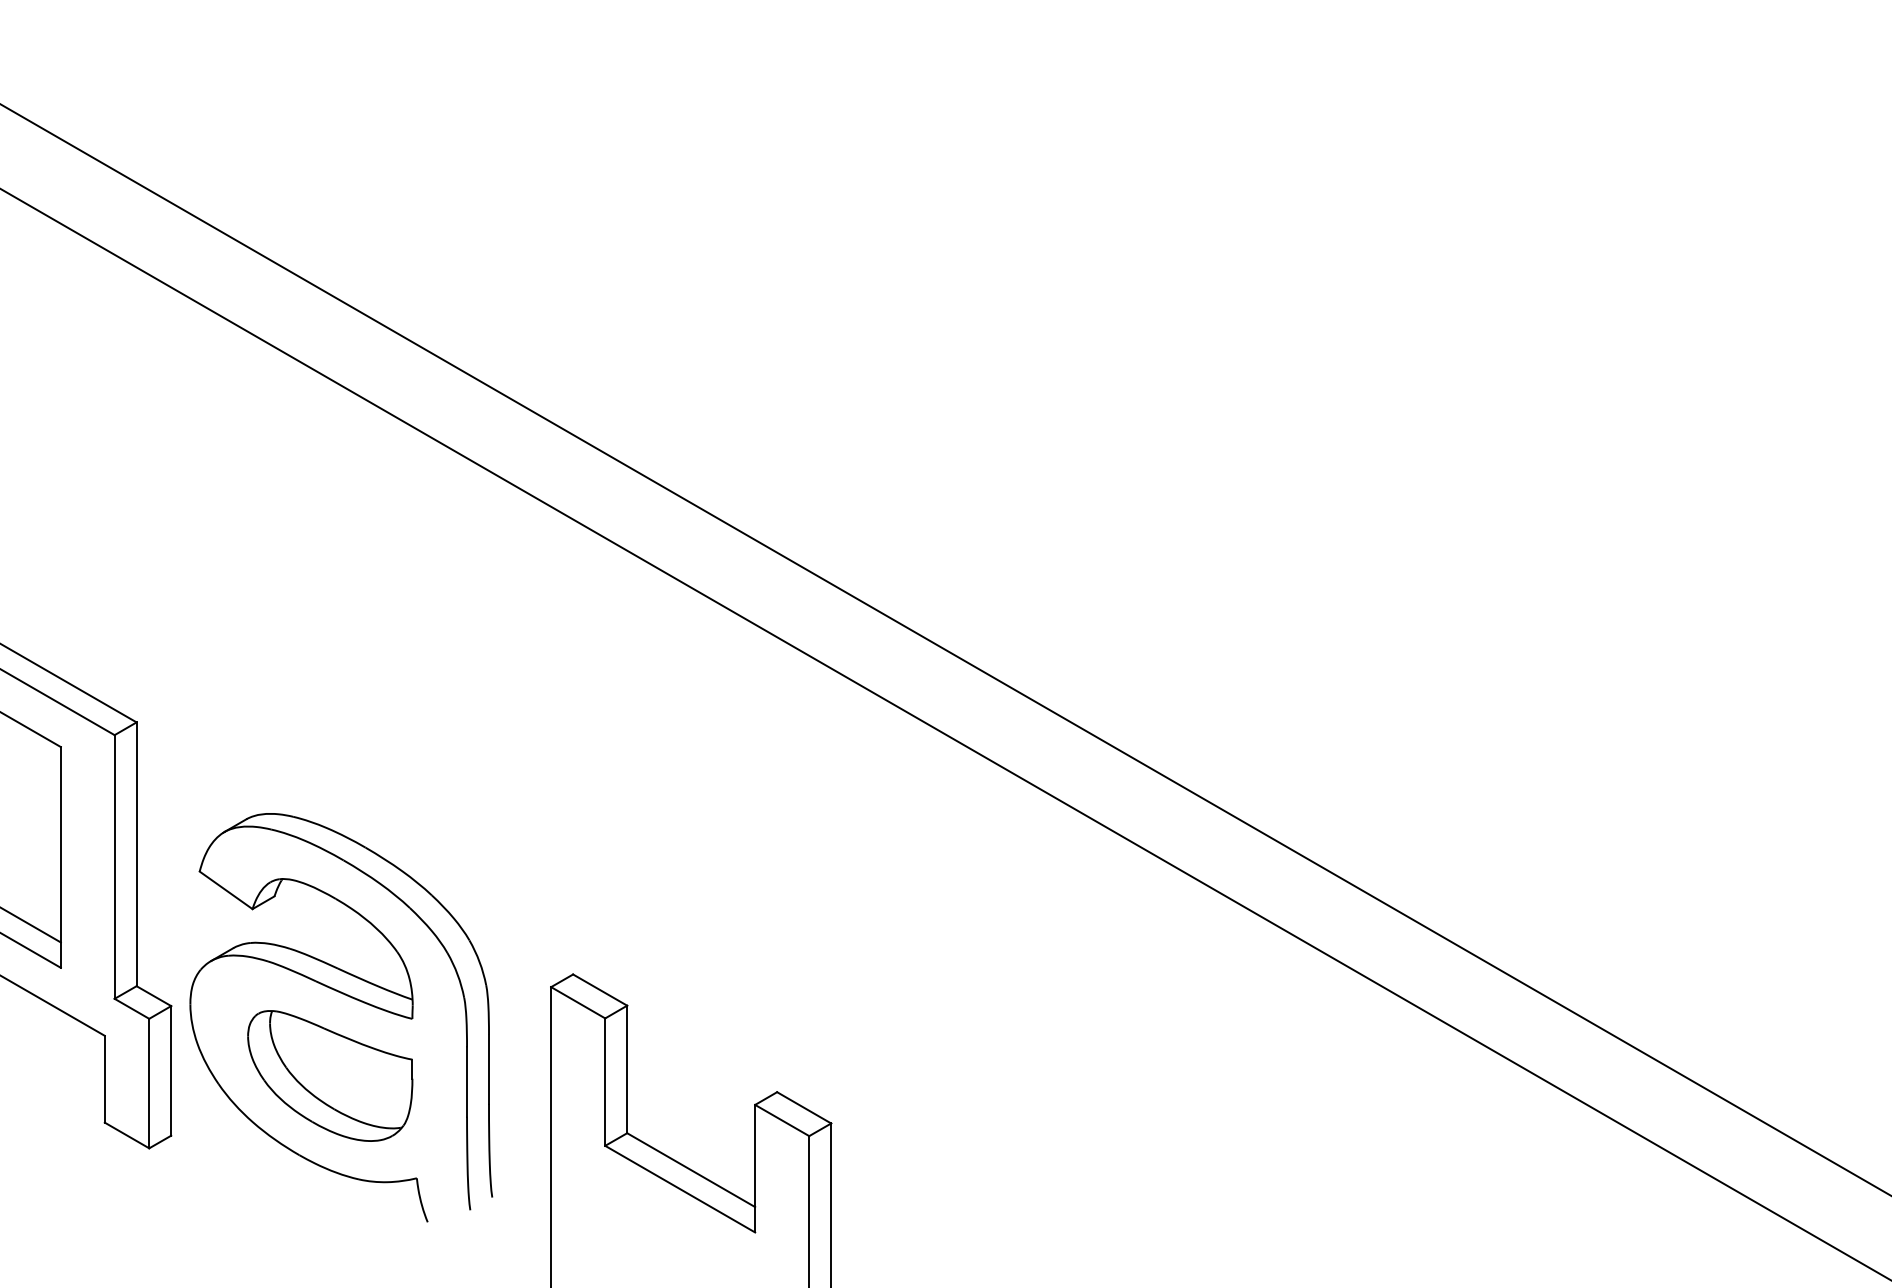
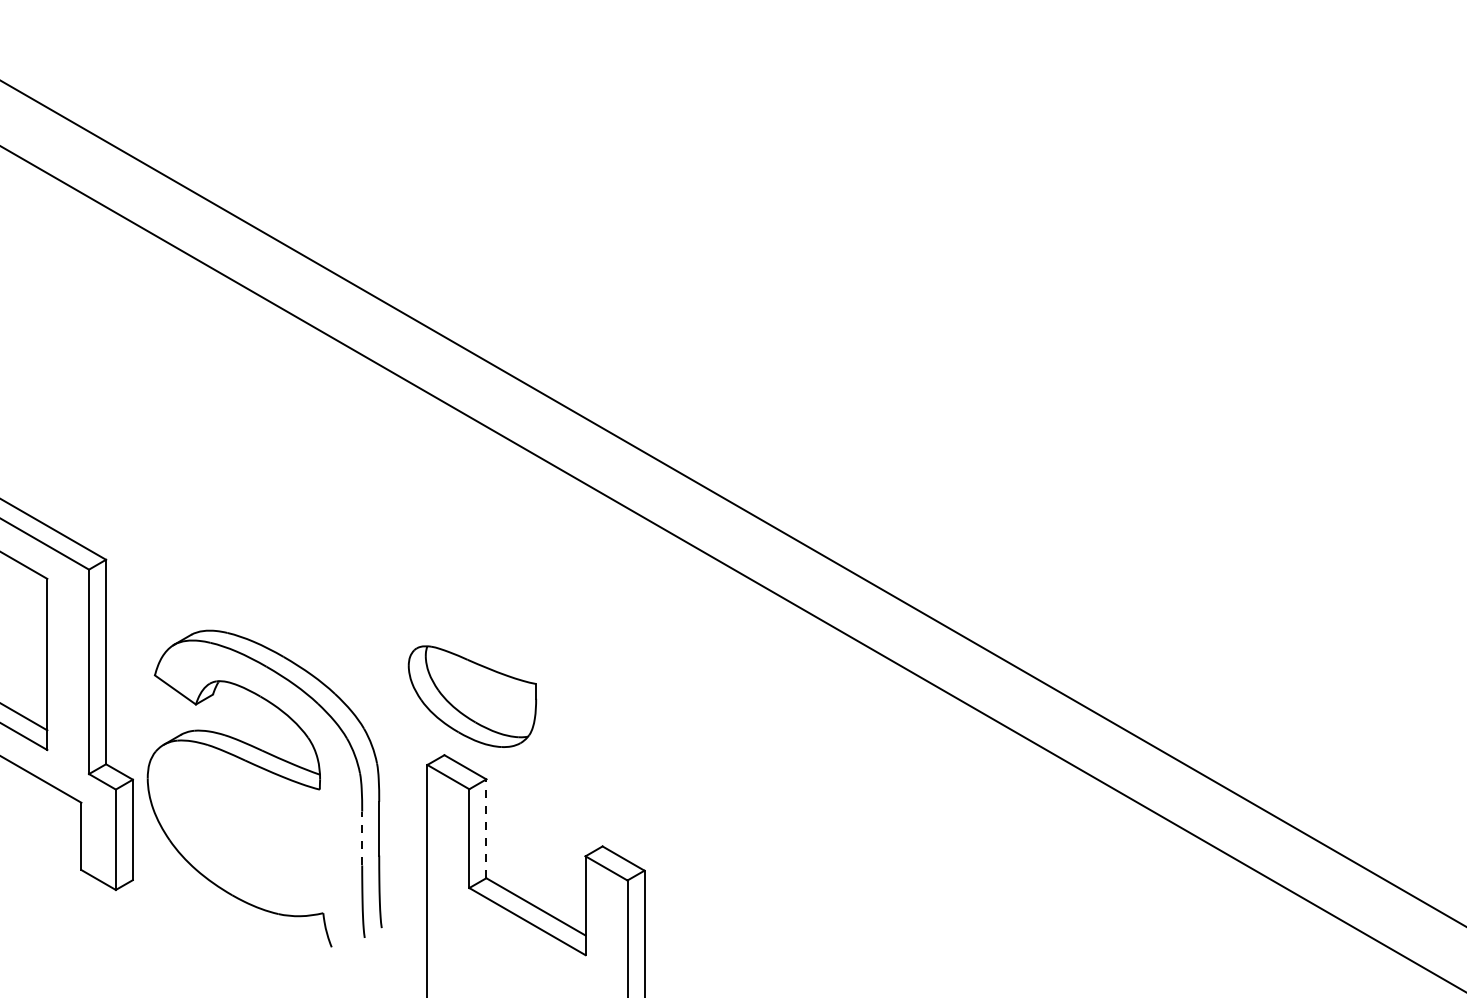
line: (627, 1069) -> (486, 828), solid -> dashed
part: (330, 1075) -> (472, 696), moved
line: (467, 1081) -> (362, 838), solid -> dashed

